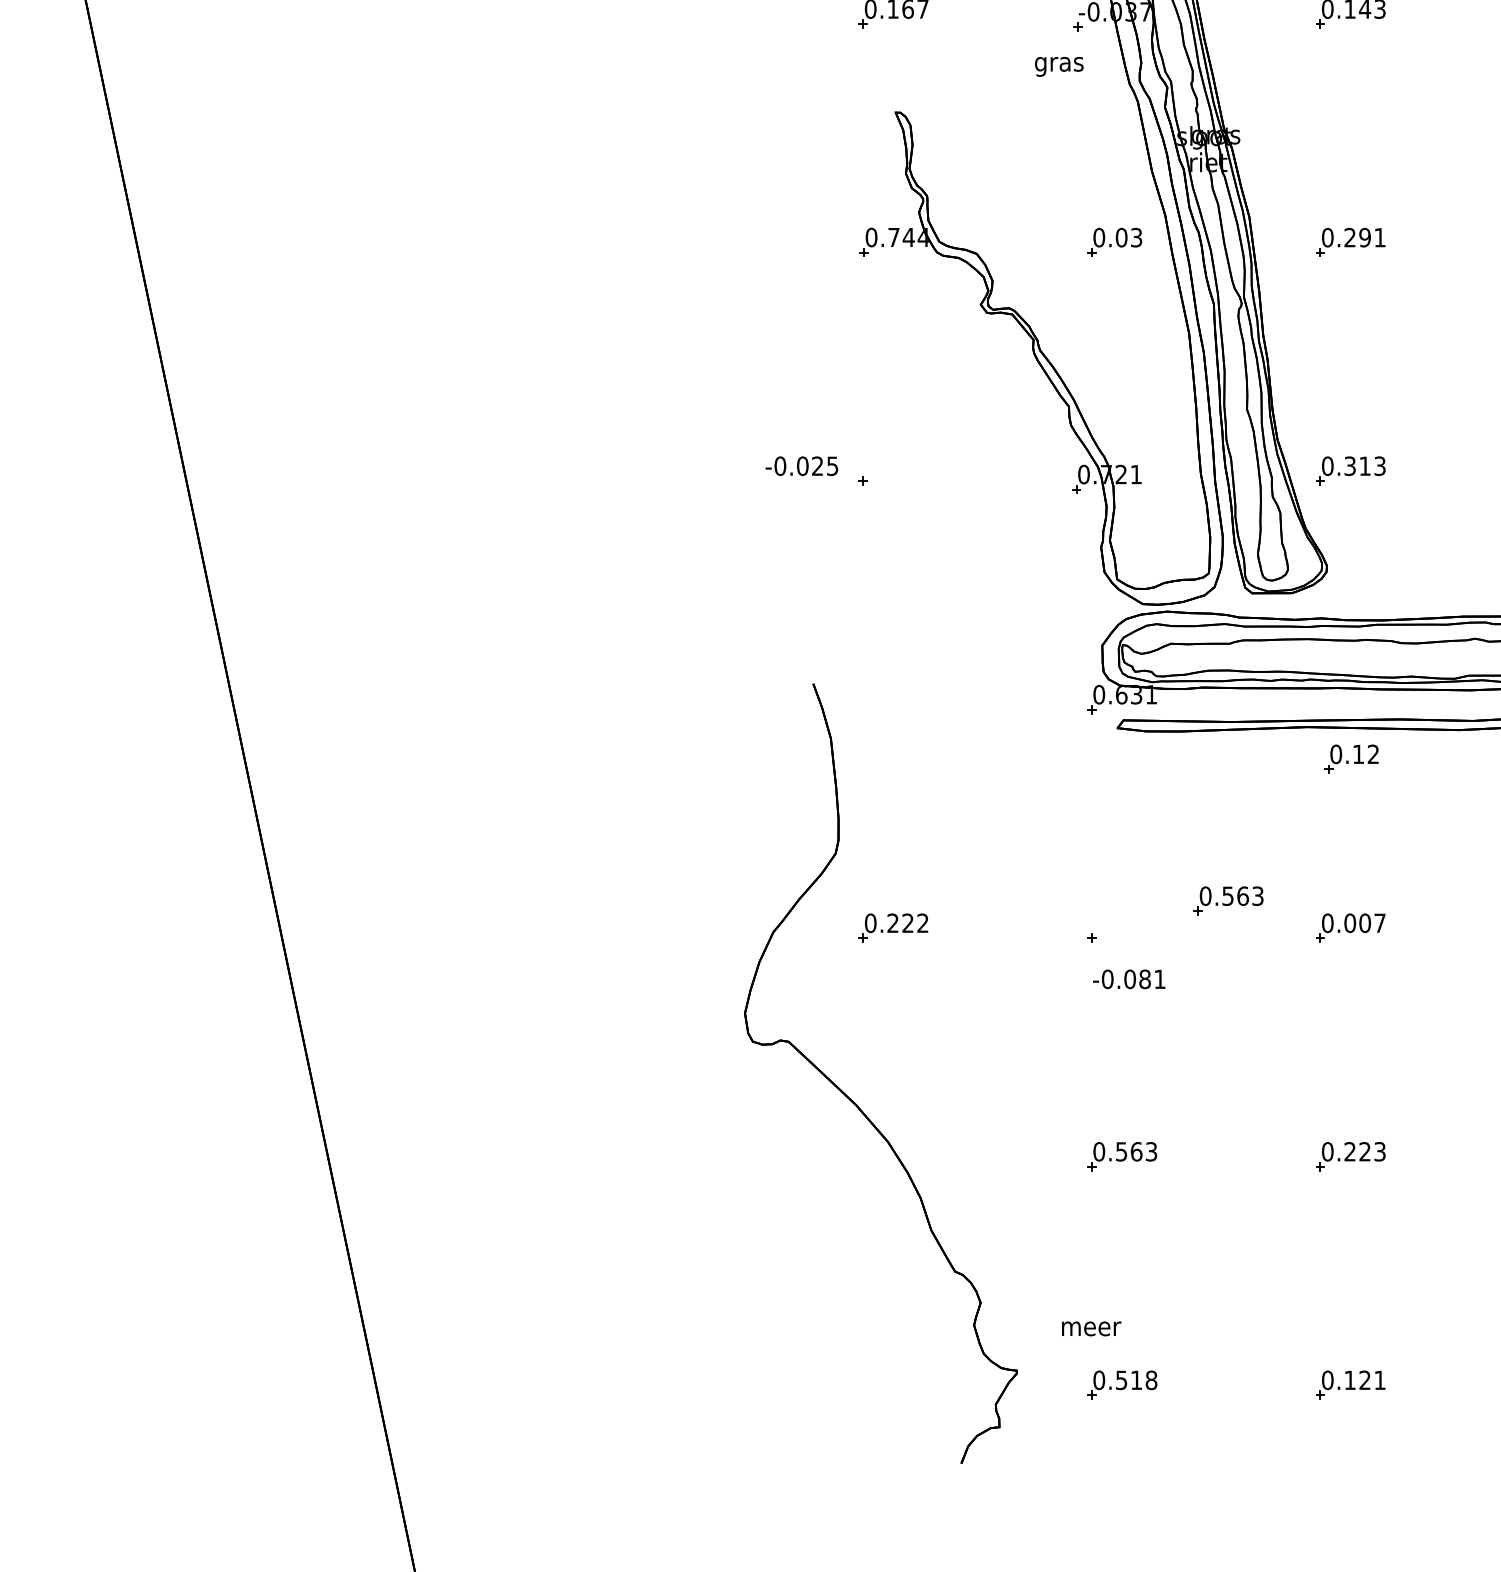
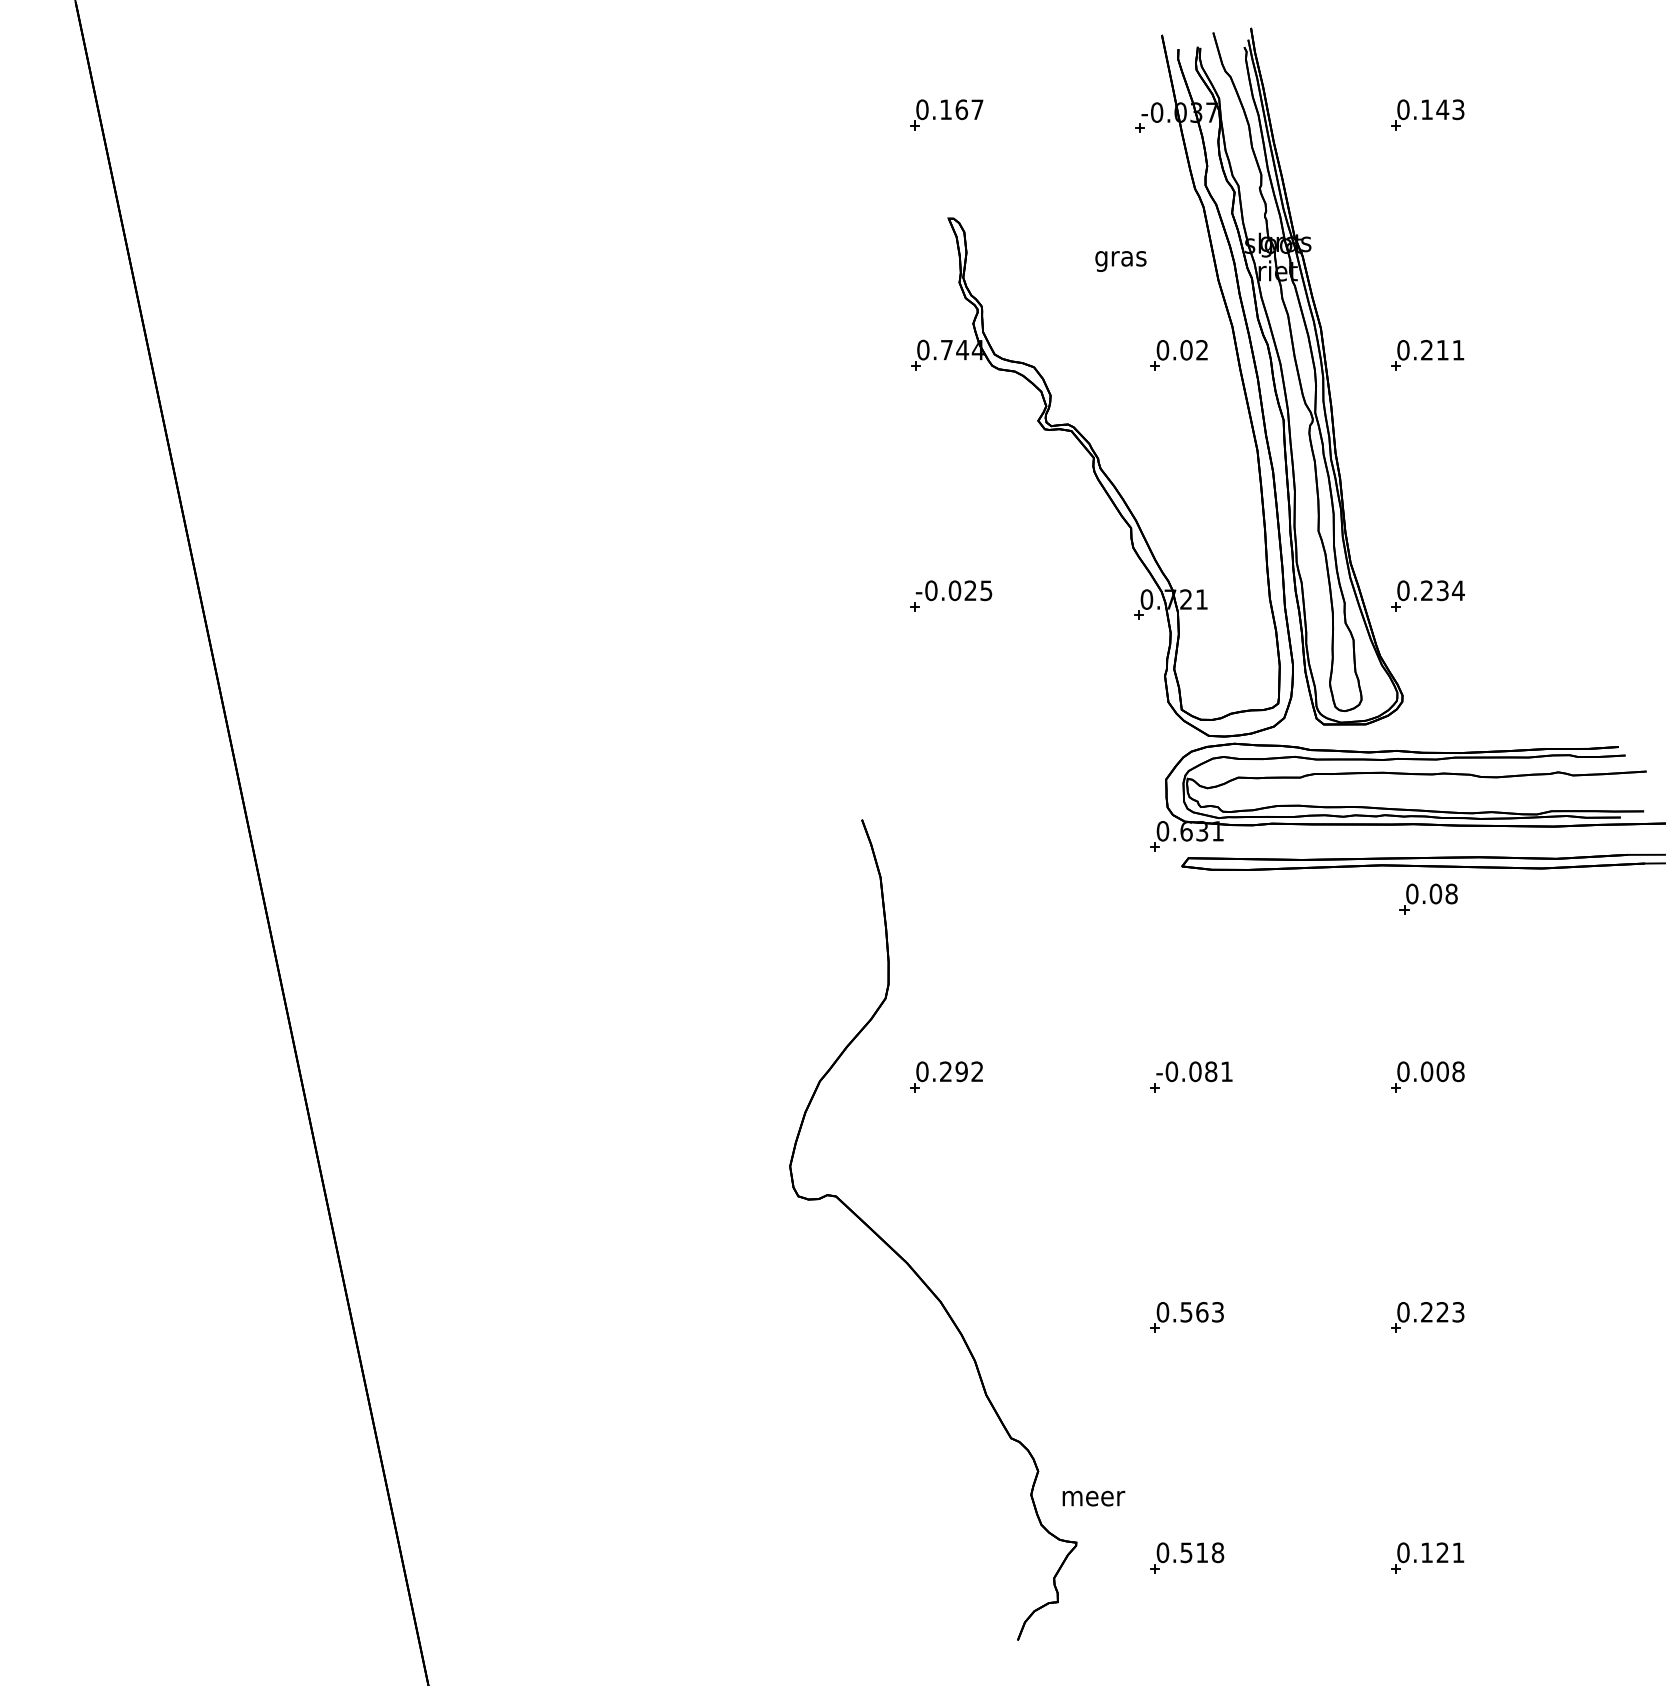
text: (1058, 66) -> (1120, 261), moved
text: (1136, 237) -> (1202, 350), 0.03 -> 0.02
text: (1364, 237) -> (1442, 350), 0.291 -> 0.211
text: (801, 465) -> (953, 590), moved
text: (1364, 465) -> (1442, 590), 0.313 -> 0.234
text: (1365, 753) -> (1443, 893), 0.12 -> 0.08
part: (1228, 901) -> (1298, 1048), removed
text: (907, 923) -> (961, 1071), 0.222 -> 0.292
text: (1380, 923) -> (1458, 1071), 0.007 -> 0.008
text: (1129, 979) -> (1194, 1071), moved
text: (1091, 1328) -> (1093, 1498), moved

